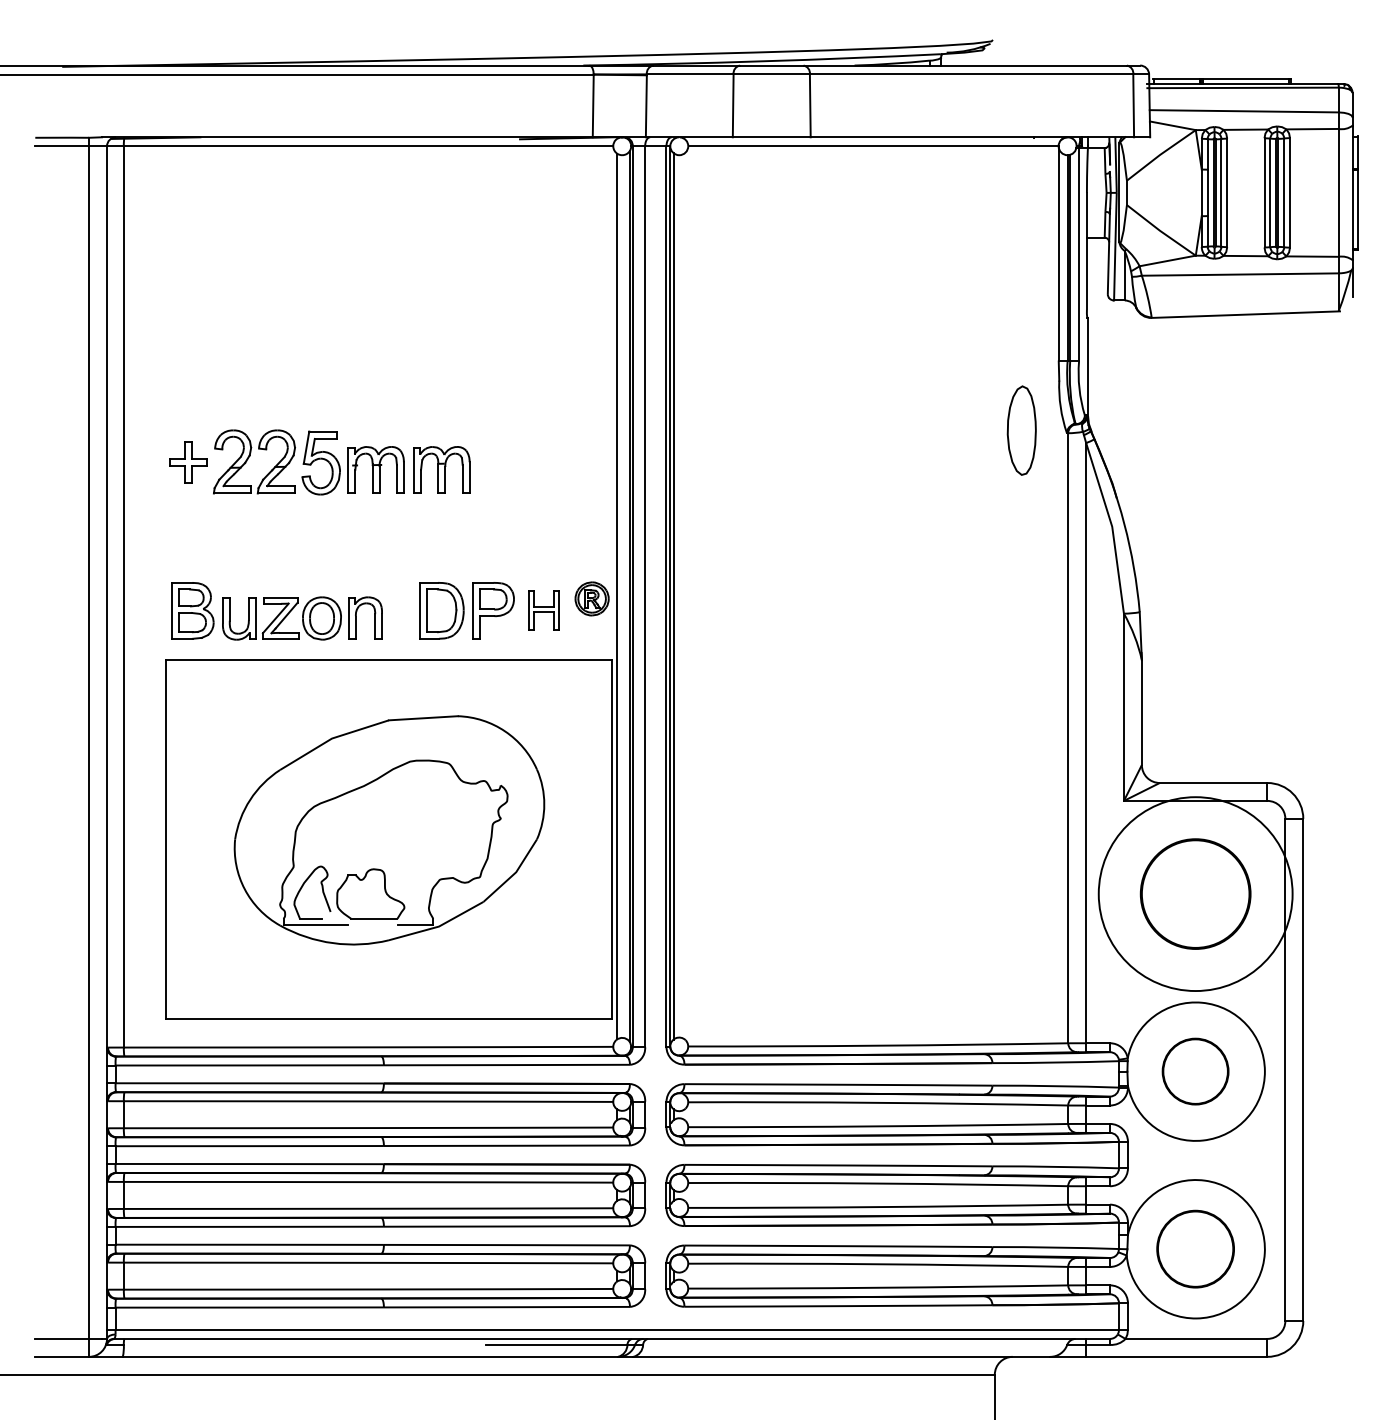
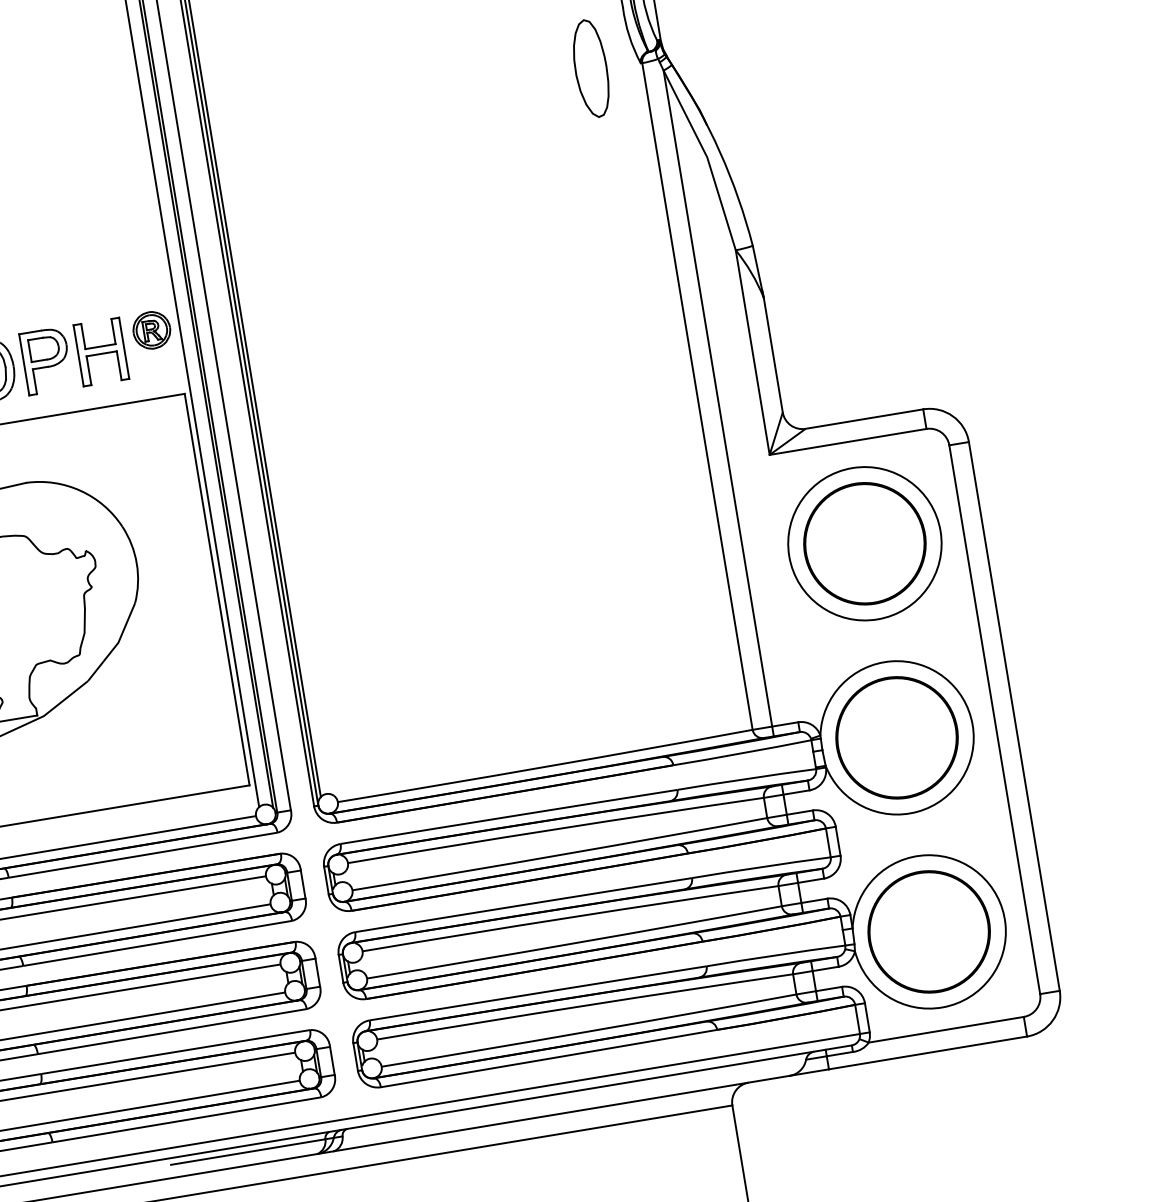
part: (543, 610) -> (100, 351), size x1.43
circle: (1195, 893) -> (864, 543), size x0.71
part: (1195, 1071) -> (896, 737), size x1.67
part: (1195, 1248) -> (928, 931), size x1.43

